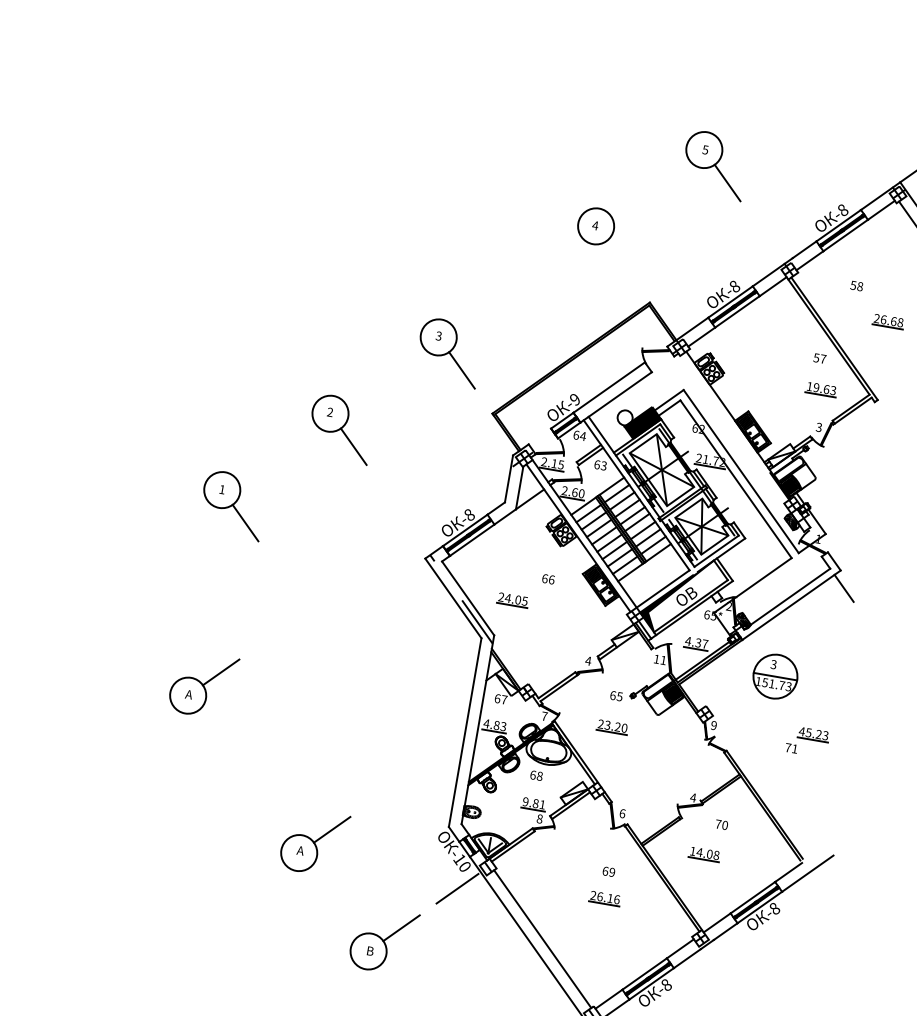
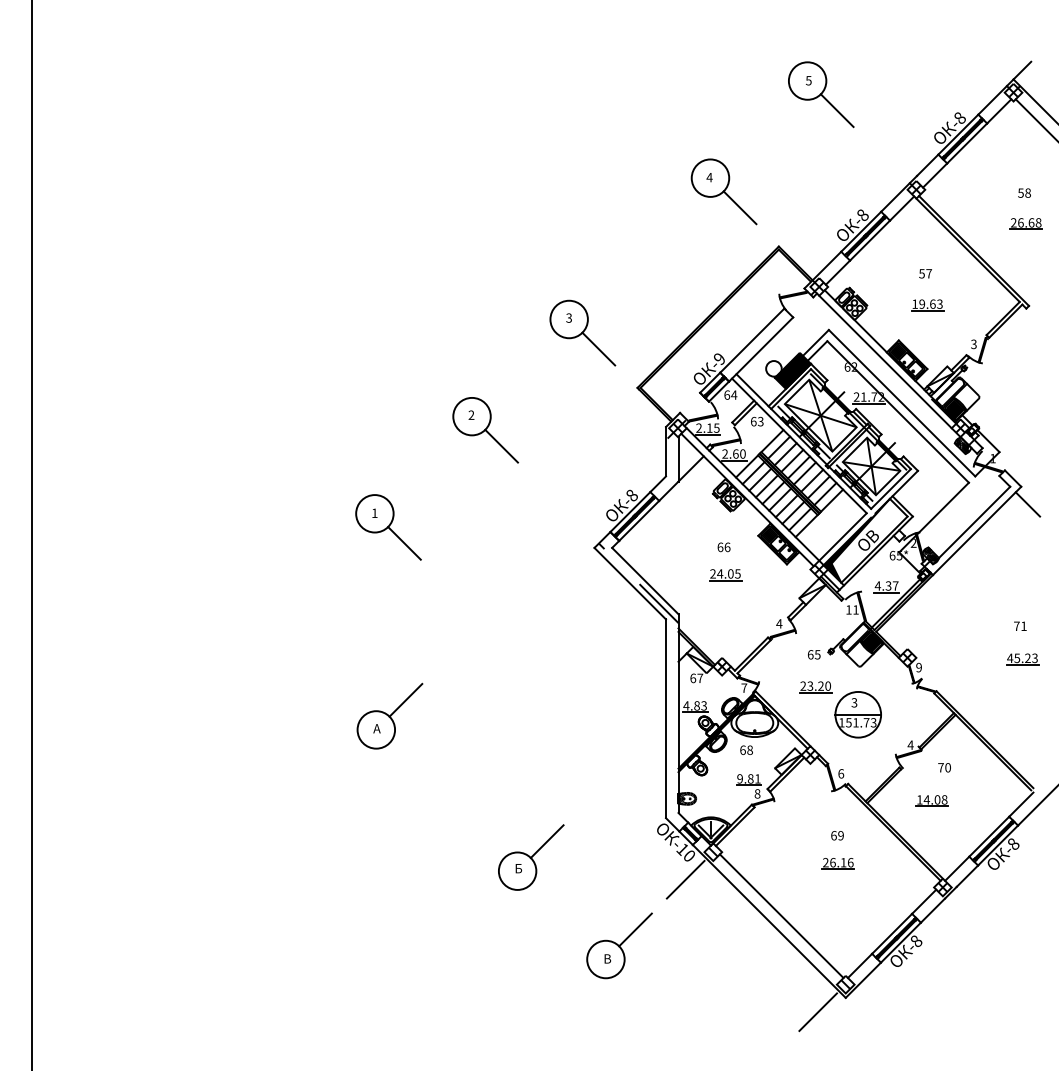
line: (618, 258) -> (739, 207), added
text: (856, 285) -> (1024, 192), moved
text: (819, 358) -> (925, 273), moved
part: (821, 389) -> (927, 305), moved
line: (732, 429) -> (885, 361), added
part: (512, 600) -> (725, 575), moved
part: (774, 676) -> (857, 714), moved
text: (791, 747) -> (1020, 625), moved
text: (300, 850) -> (518, 868), А -> Б

